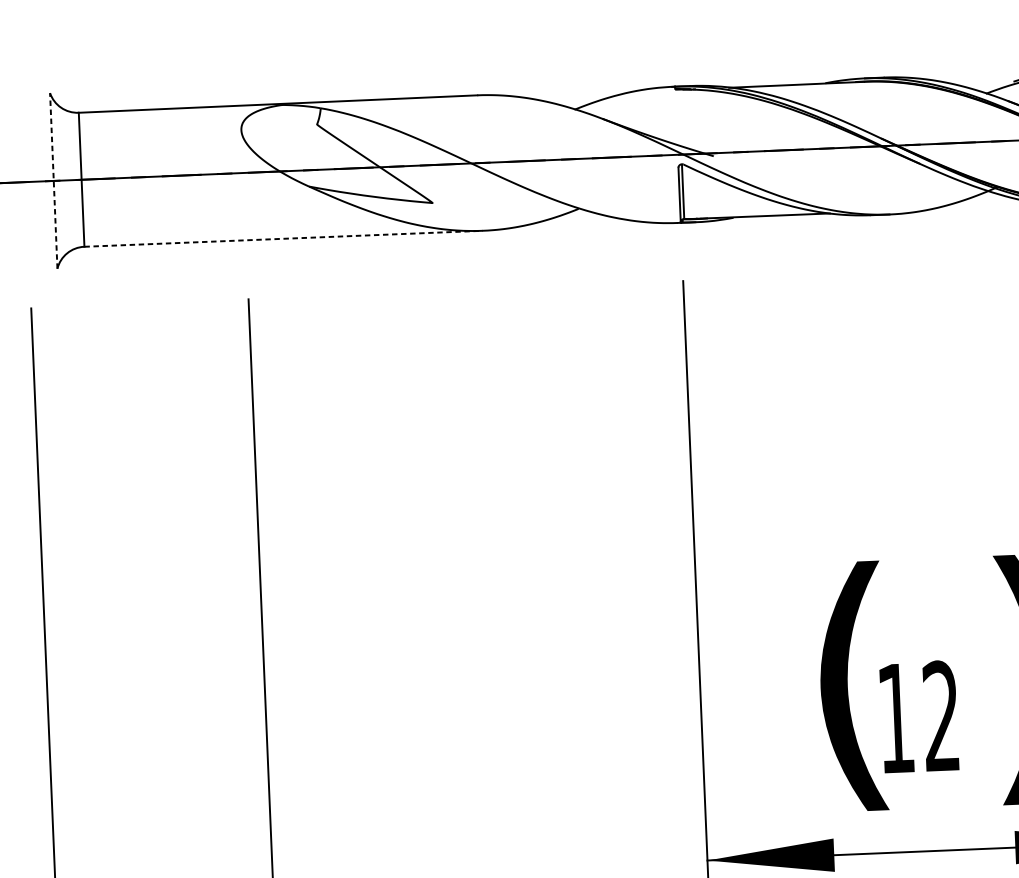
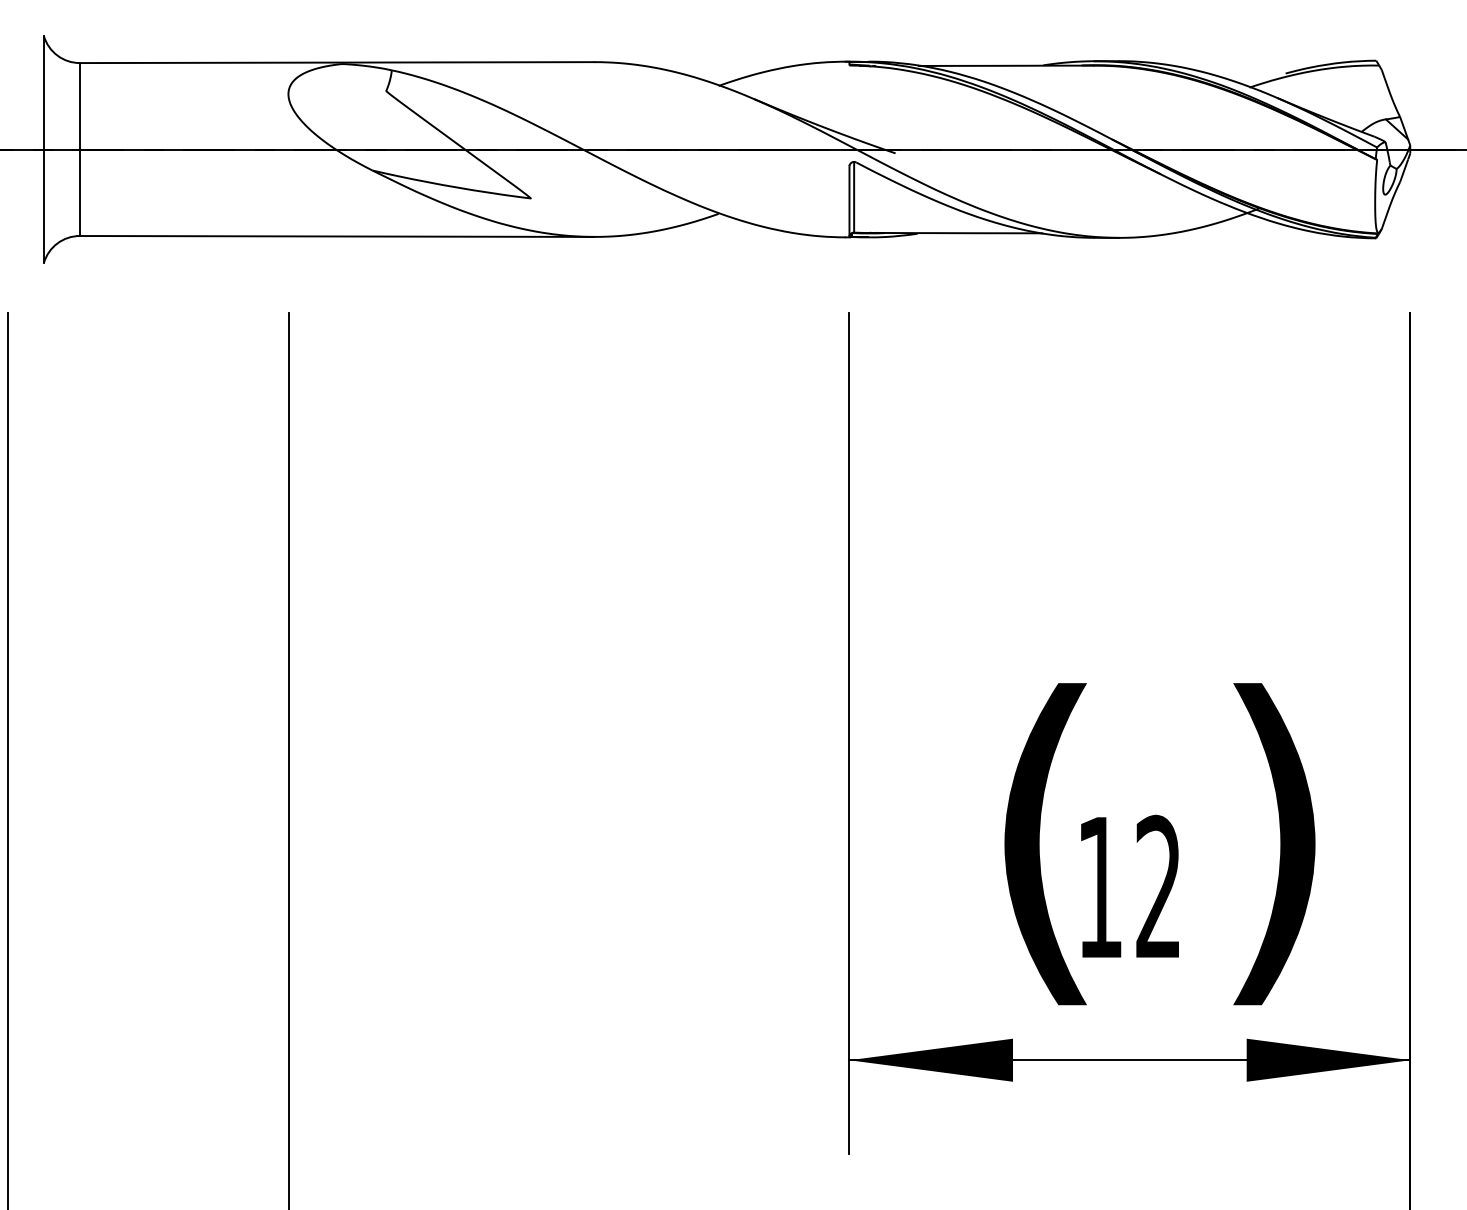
line: (54, 180) -> (44, 149), dashed -> solid
line: (284, 238) -> (337, 236), dashed -> solid

